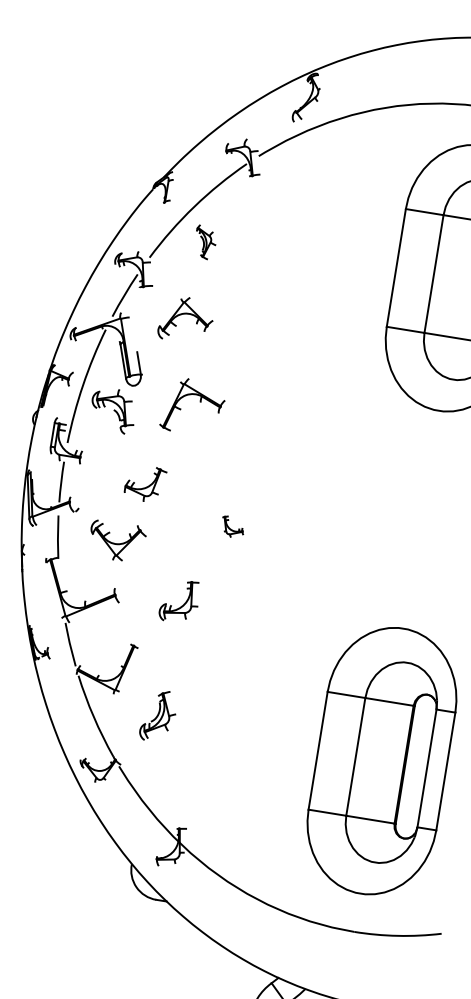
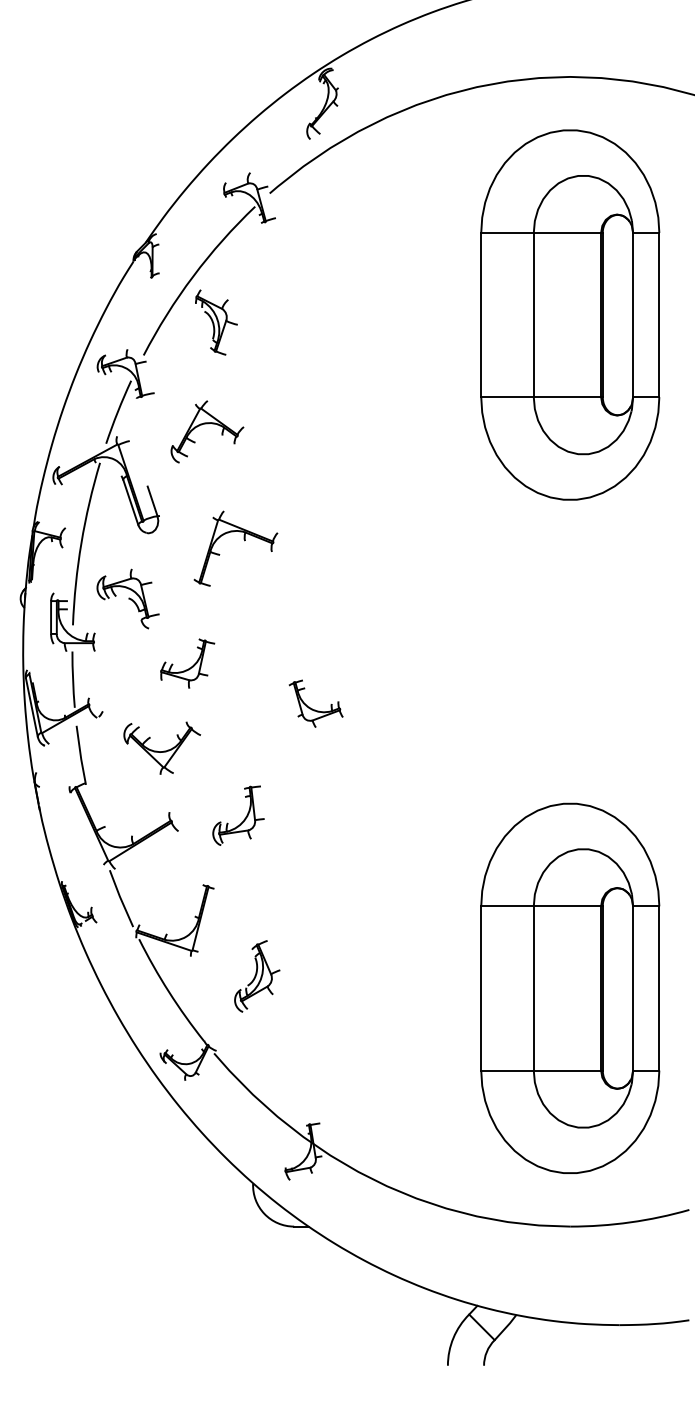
part: (205, 242) -> (216, 322), size x1.43
part: (113, 410) -> (127, 598), moved
part: (232, 527) -> (315, 703), size x1.67
part: (183, 604) -> (243, 819), moved

